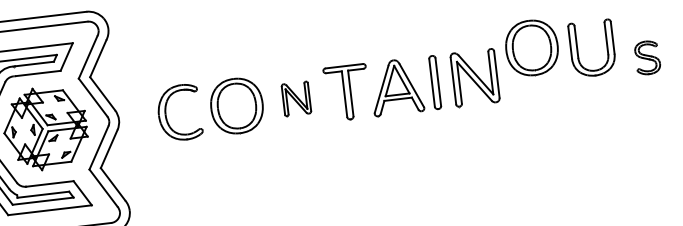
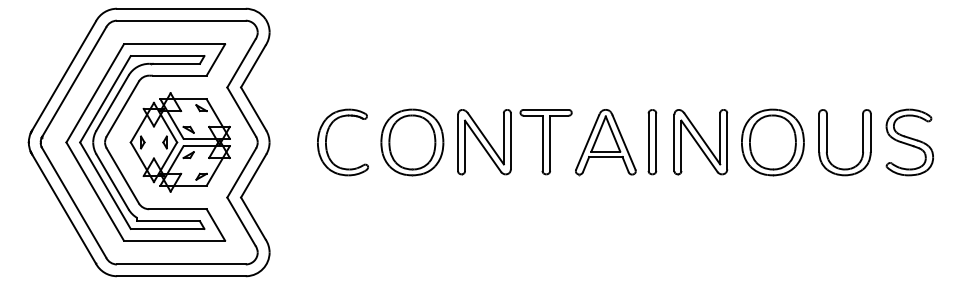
part: (531, 48) -> (772, 142), moved
part: (577, 50) -> (827, 142), moved
part: (647, 57) -> (909, 142), size x1.67
part: (296, 99) -> (484, 142), size x1.67

